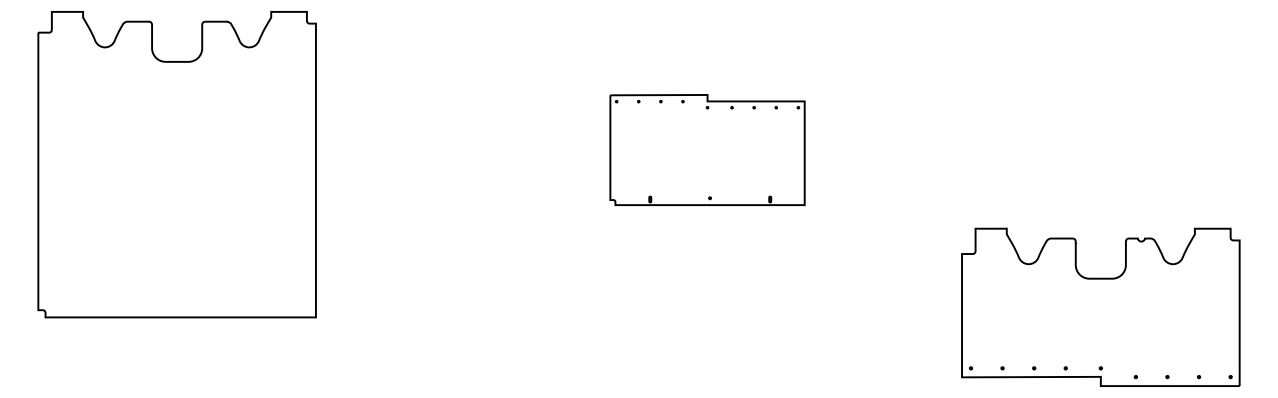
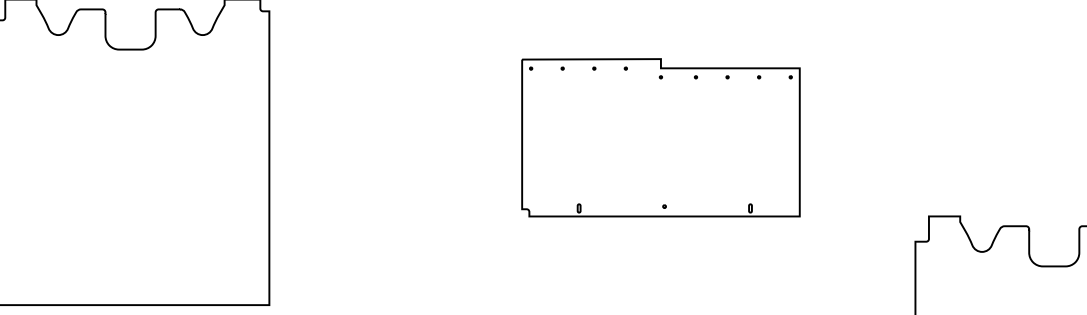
part: (707, 149) -> (660, 137), size x1.43

